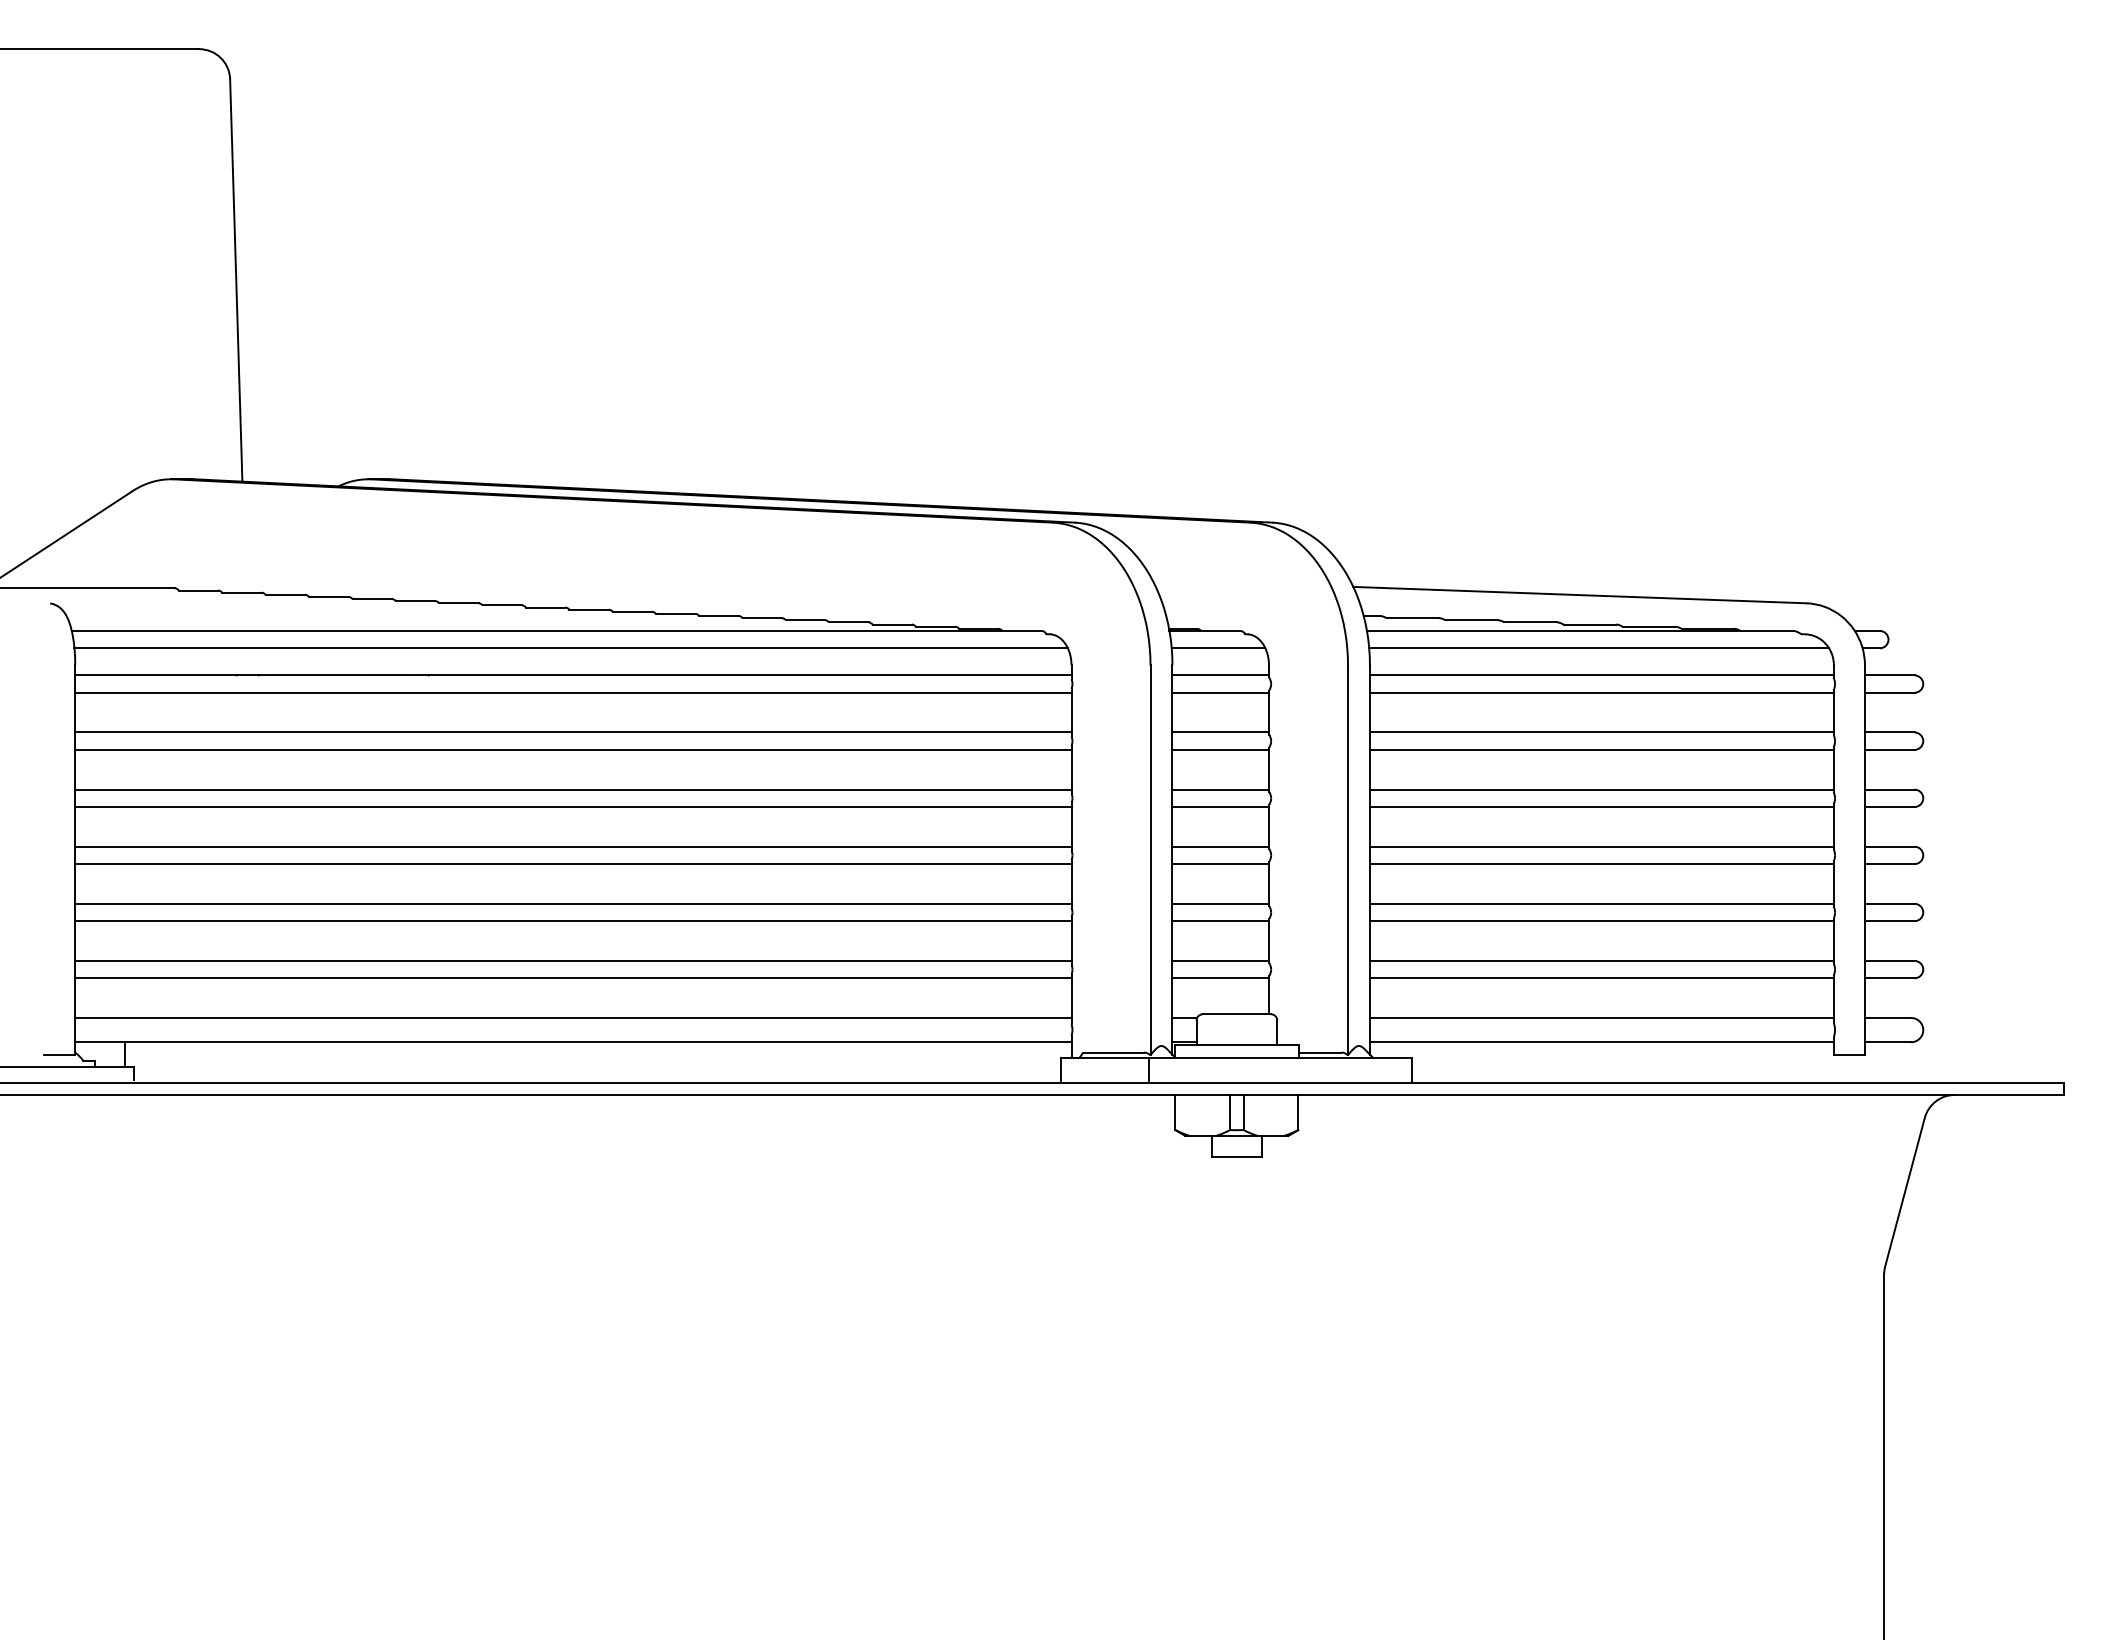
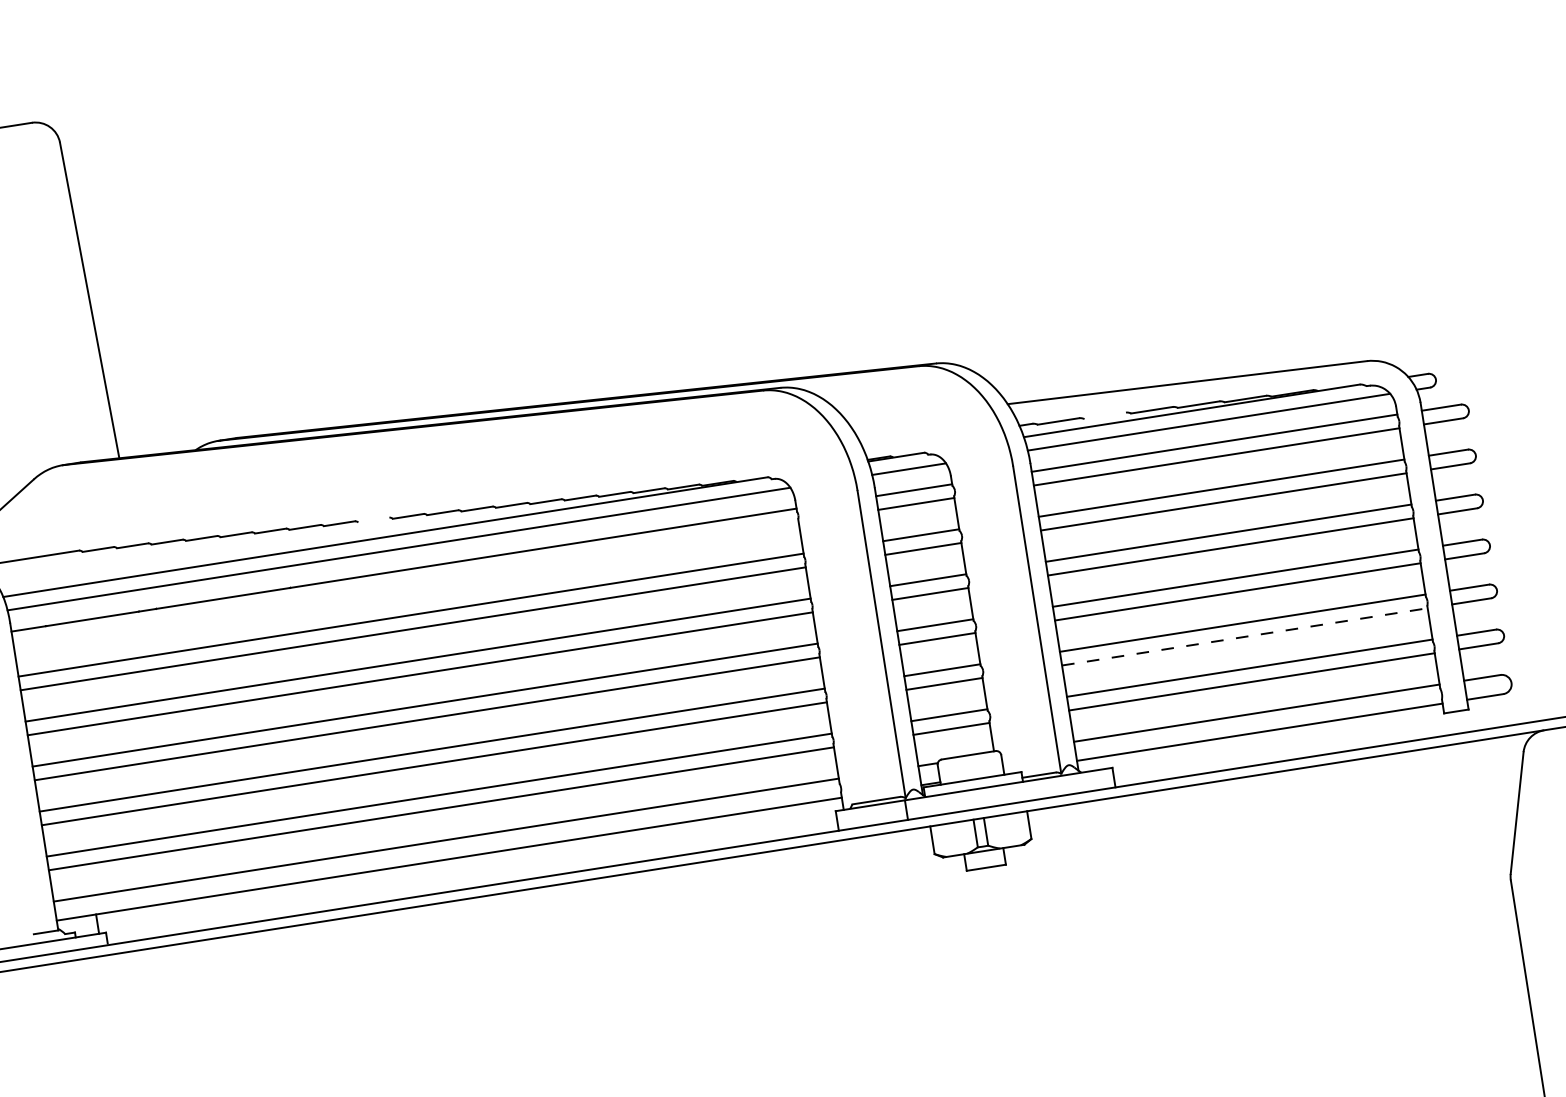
line: (545, 607) -> (373, 520), removed
line: (1471, 620) -> (1105, 416), removed
line: (573, 692) -> (406, 583), removed
line: (1601, 921) -> (1244, 637), solid -> dashed

